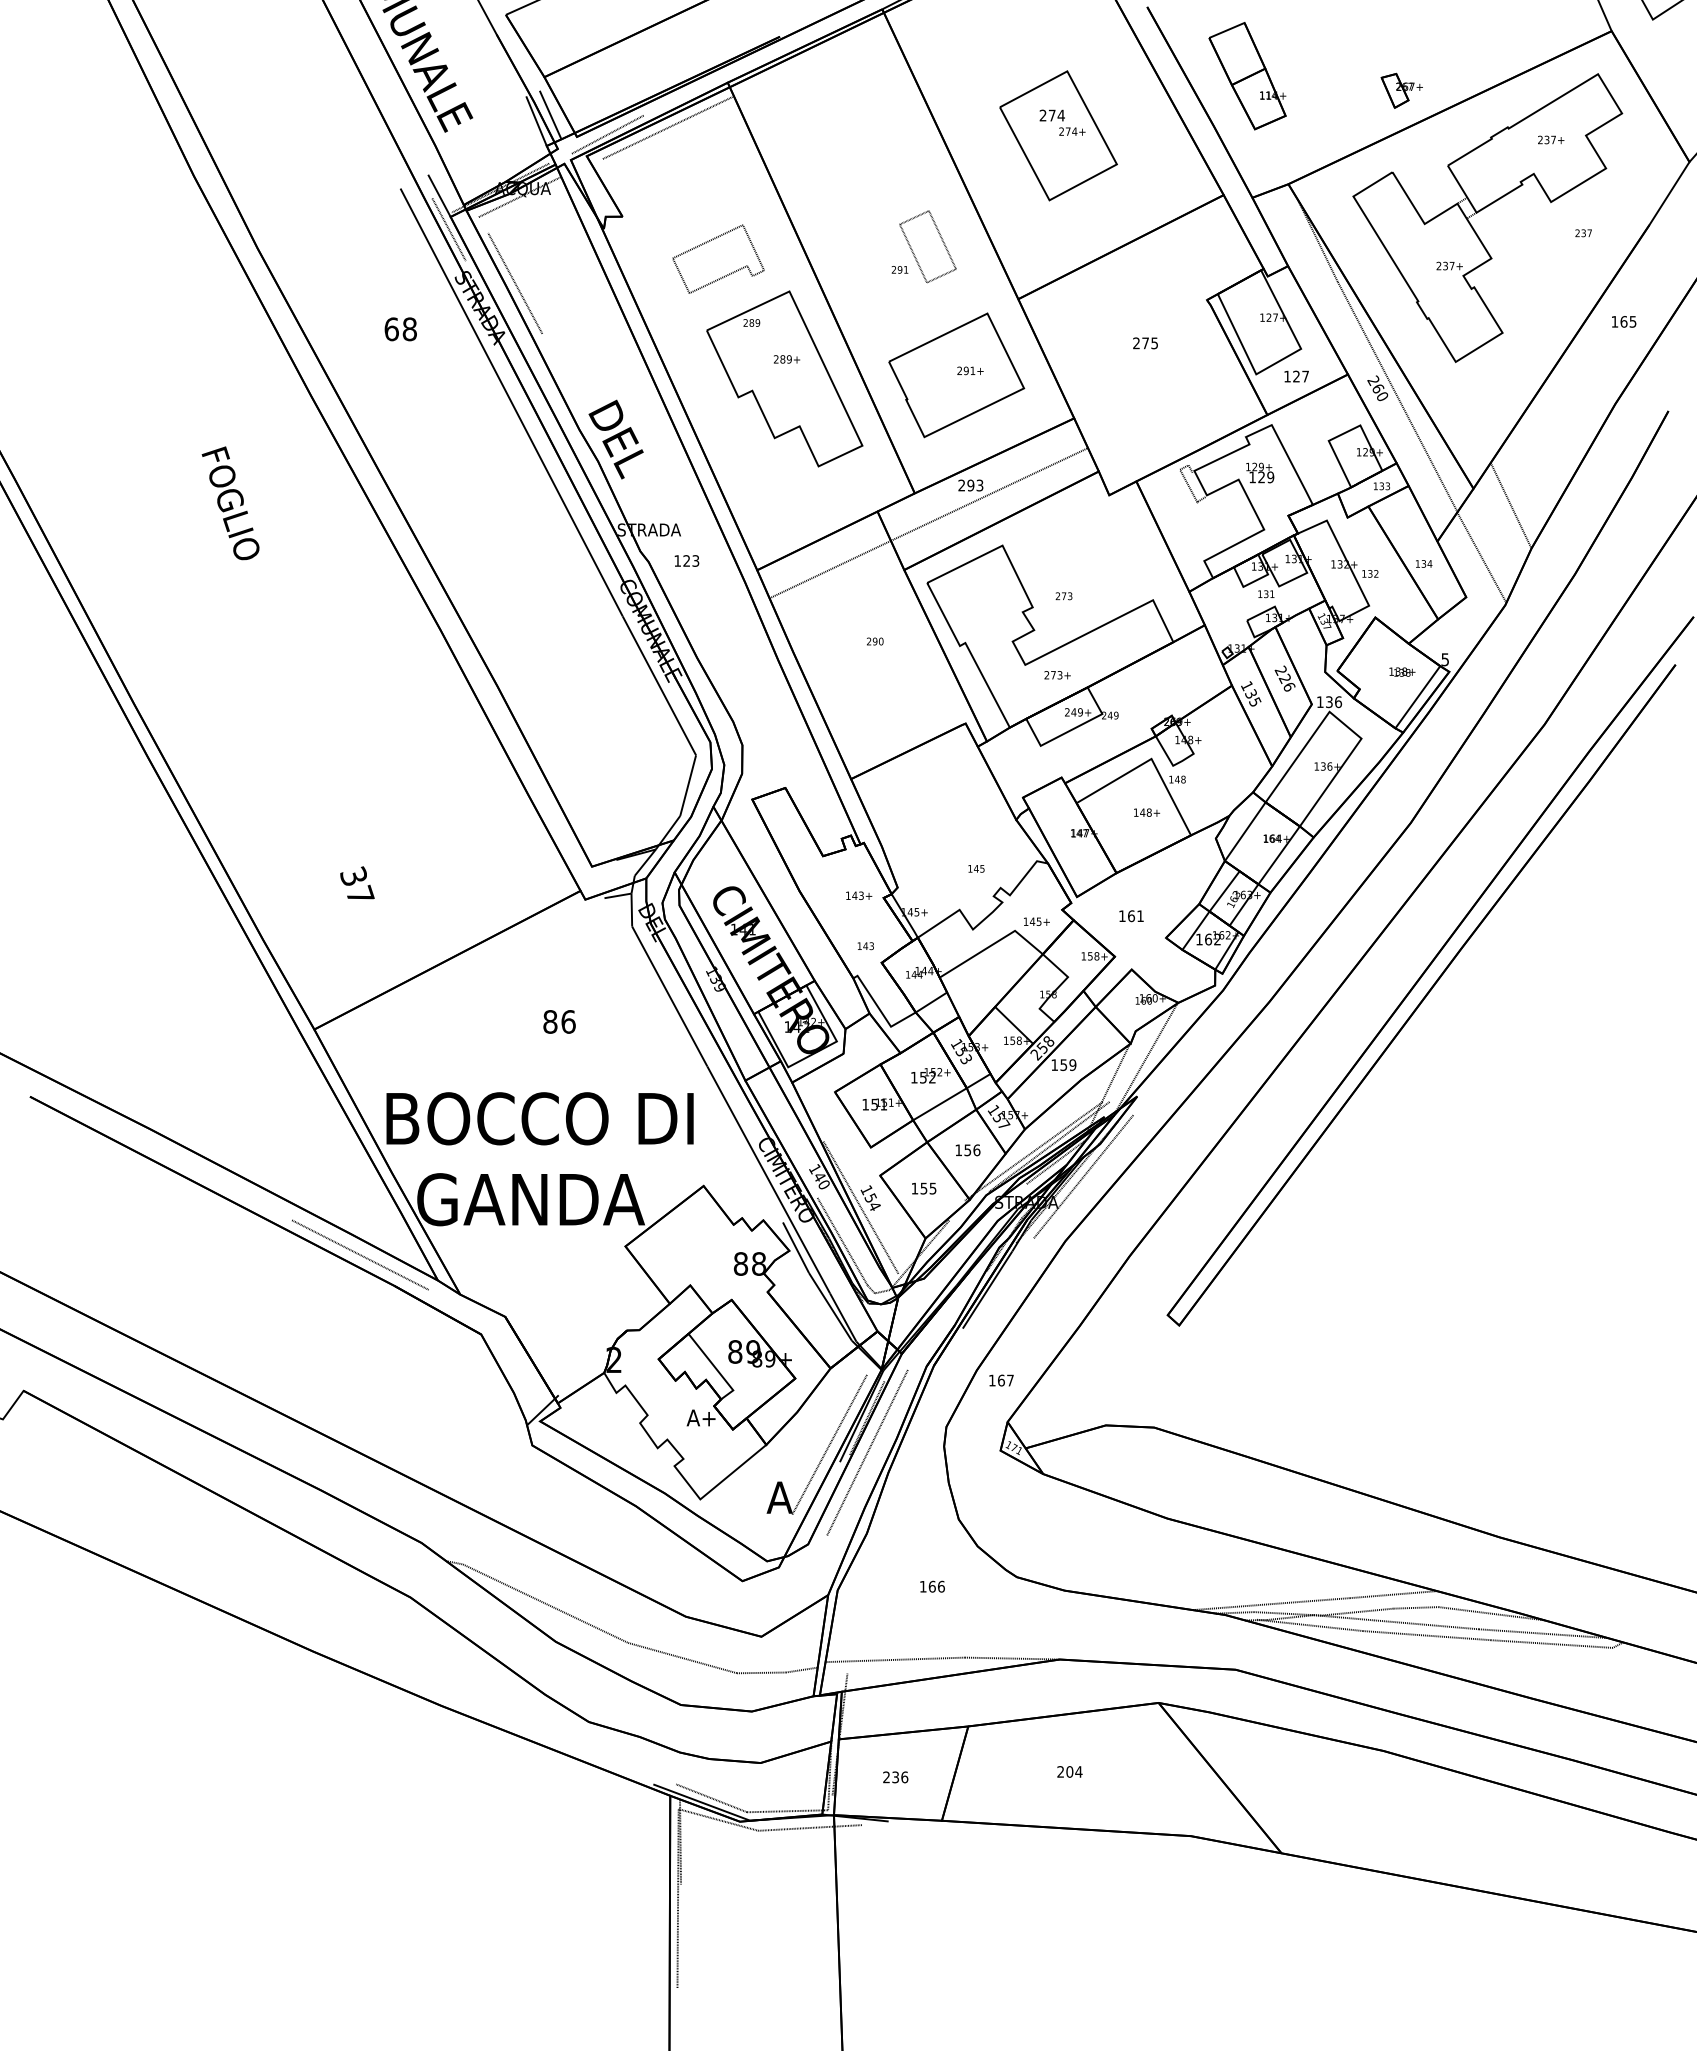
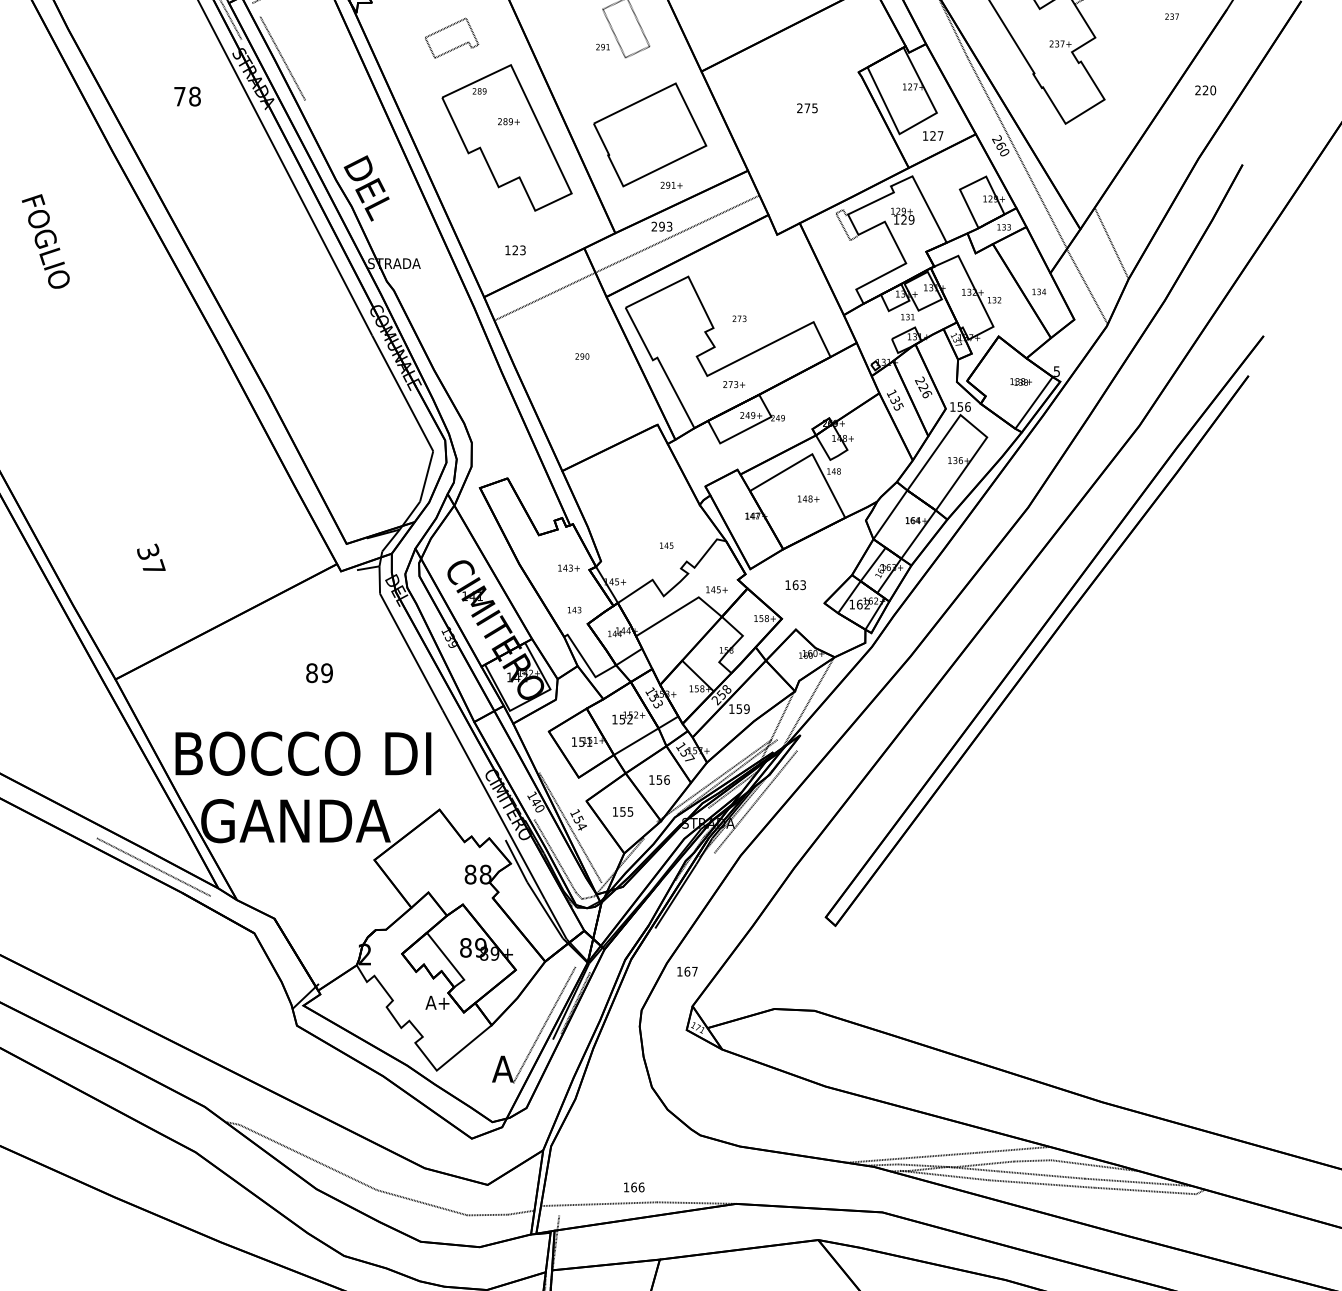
part: (718, 258) -> (451, 37), size x0.7
text: (1623, 321) -> (1205, 90), 165 -> 220
text: (391, 329) -> (179, 96), 68 -> 78
text: (970, 370) -> (671, 185), moved
text: (686, 560) -> (515, 249), moved
text: (1329, 701) -> (960, 406), 136 -> 156
text: (1140, 916) -> (803, 585), 161 -> 163
text: (568, 1021) -> (327, 672), 86 -> 89
line: (867, 1452) -> (575, 1031), removed
text: (932, 1586) -> (634, 1187), moved

